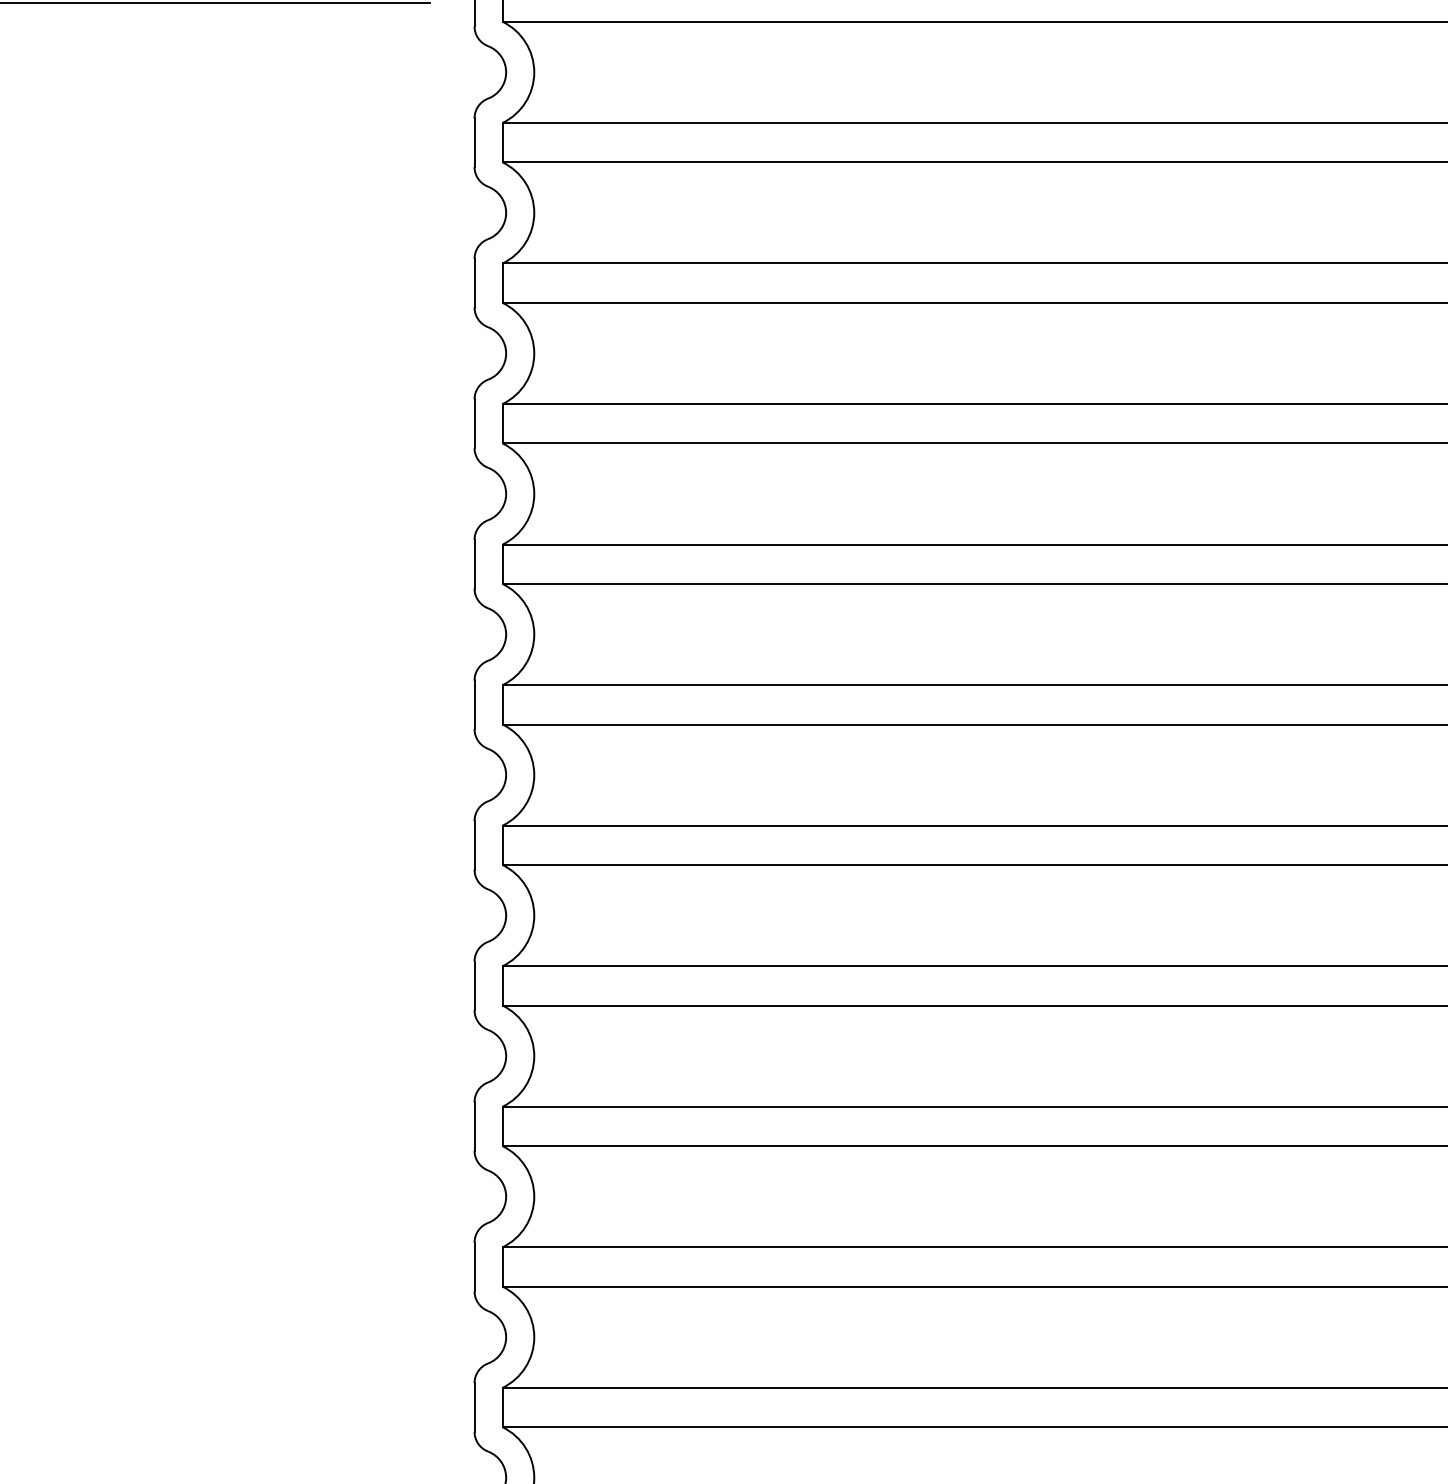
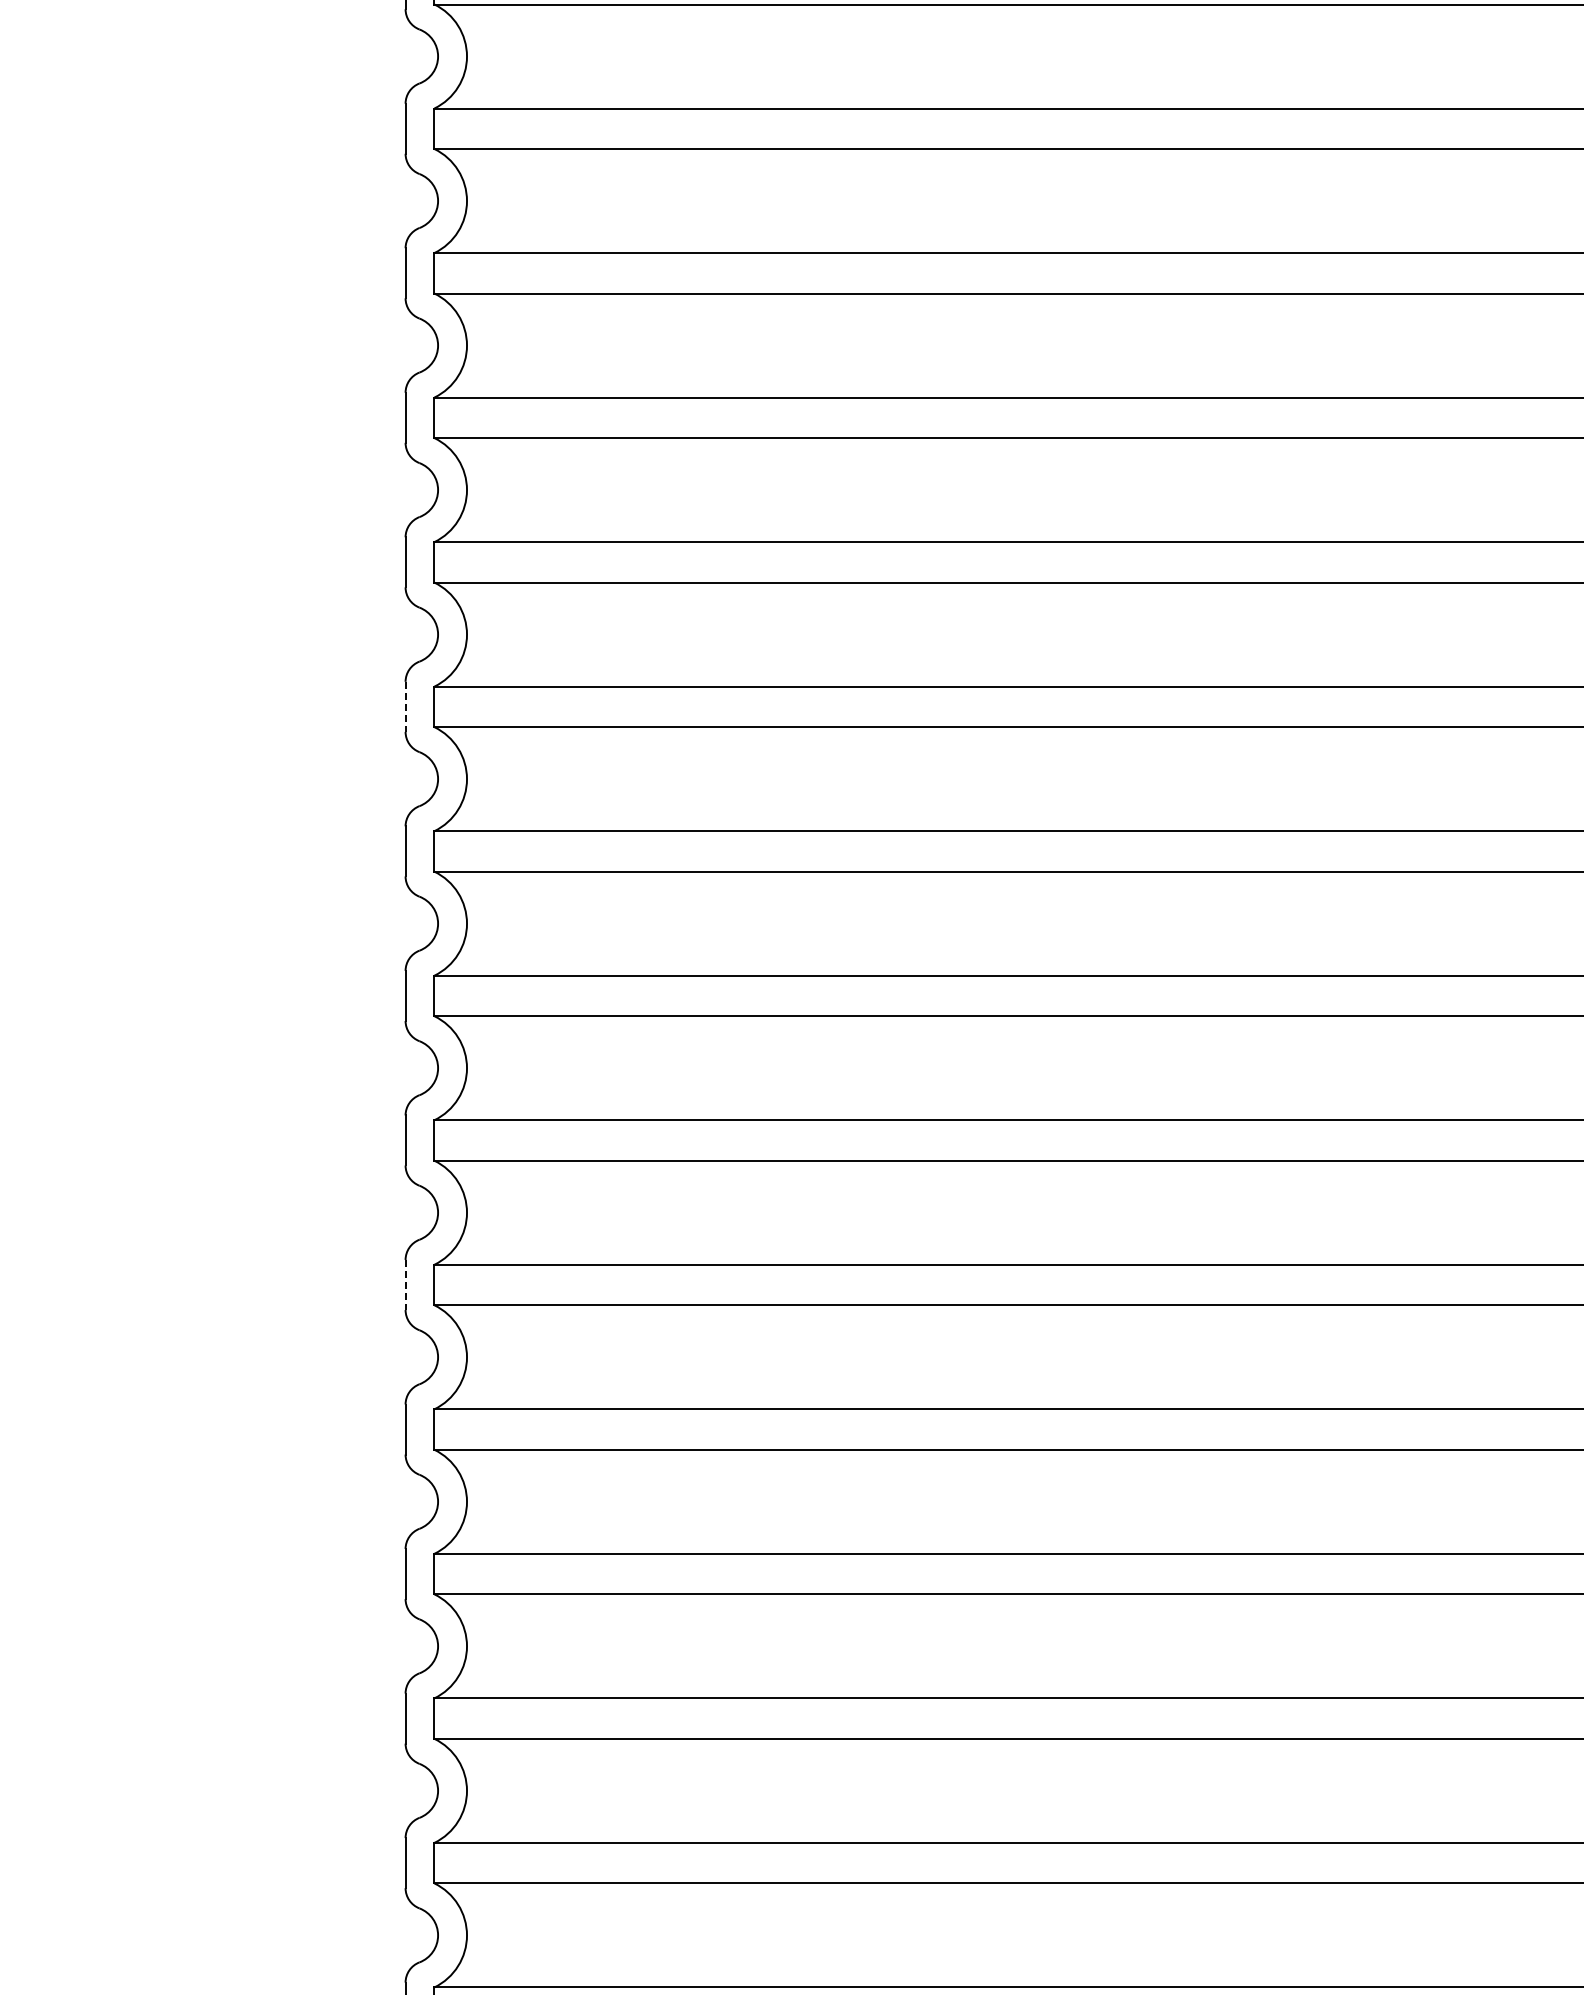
line: (474, 705) -> (405, 707), solid -> dashed
line: (474, 1267) -> (405, 1285), solid -> dashed

